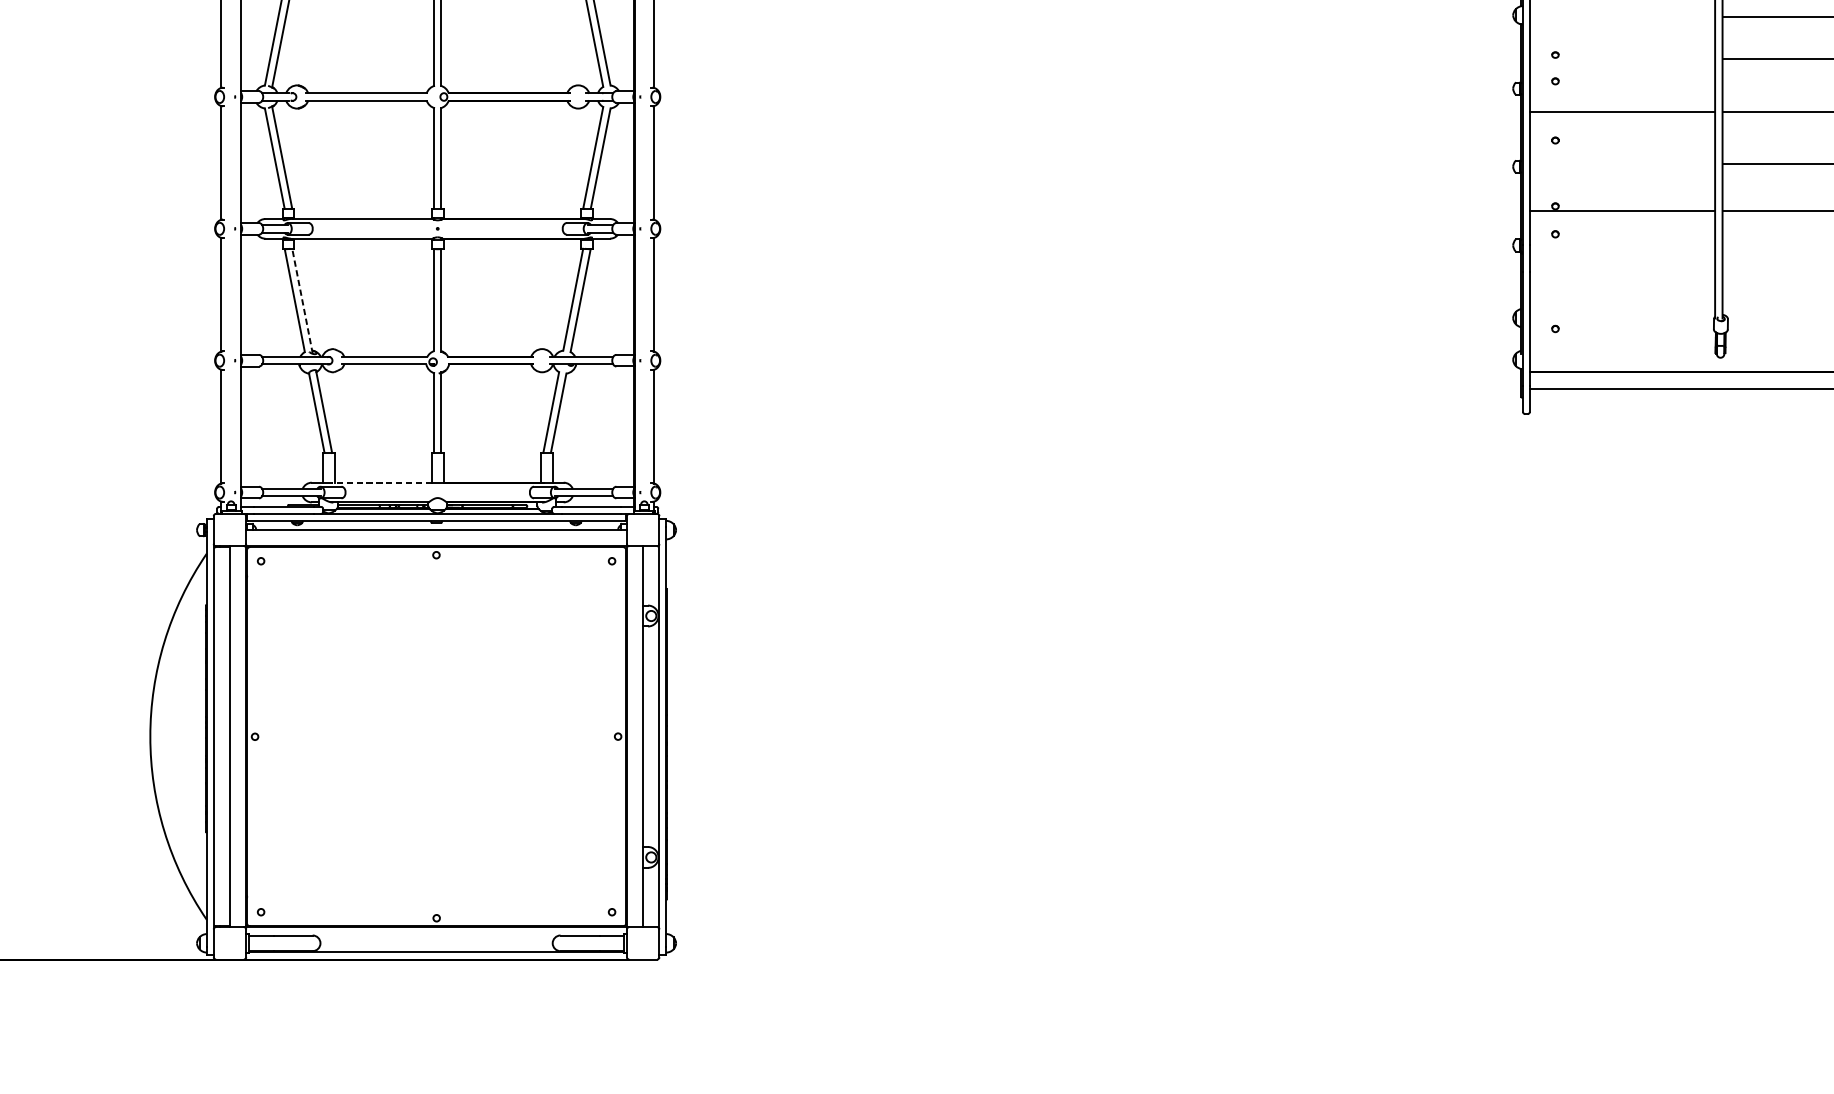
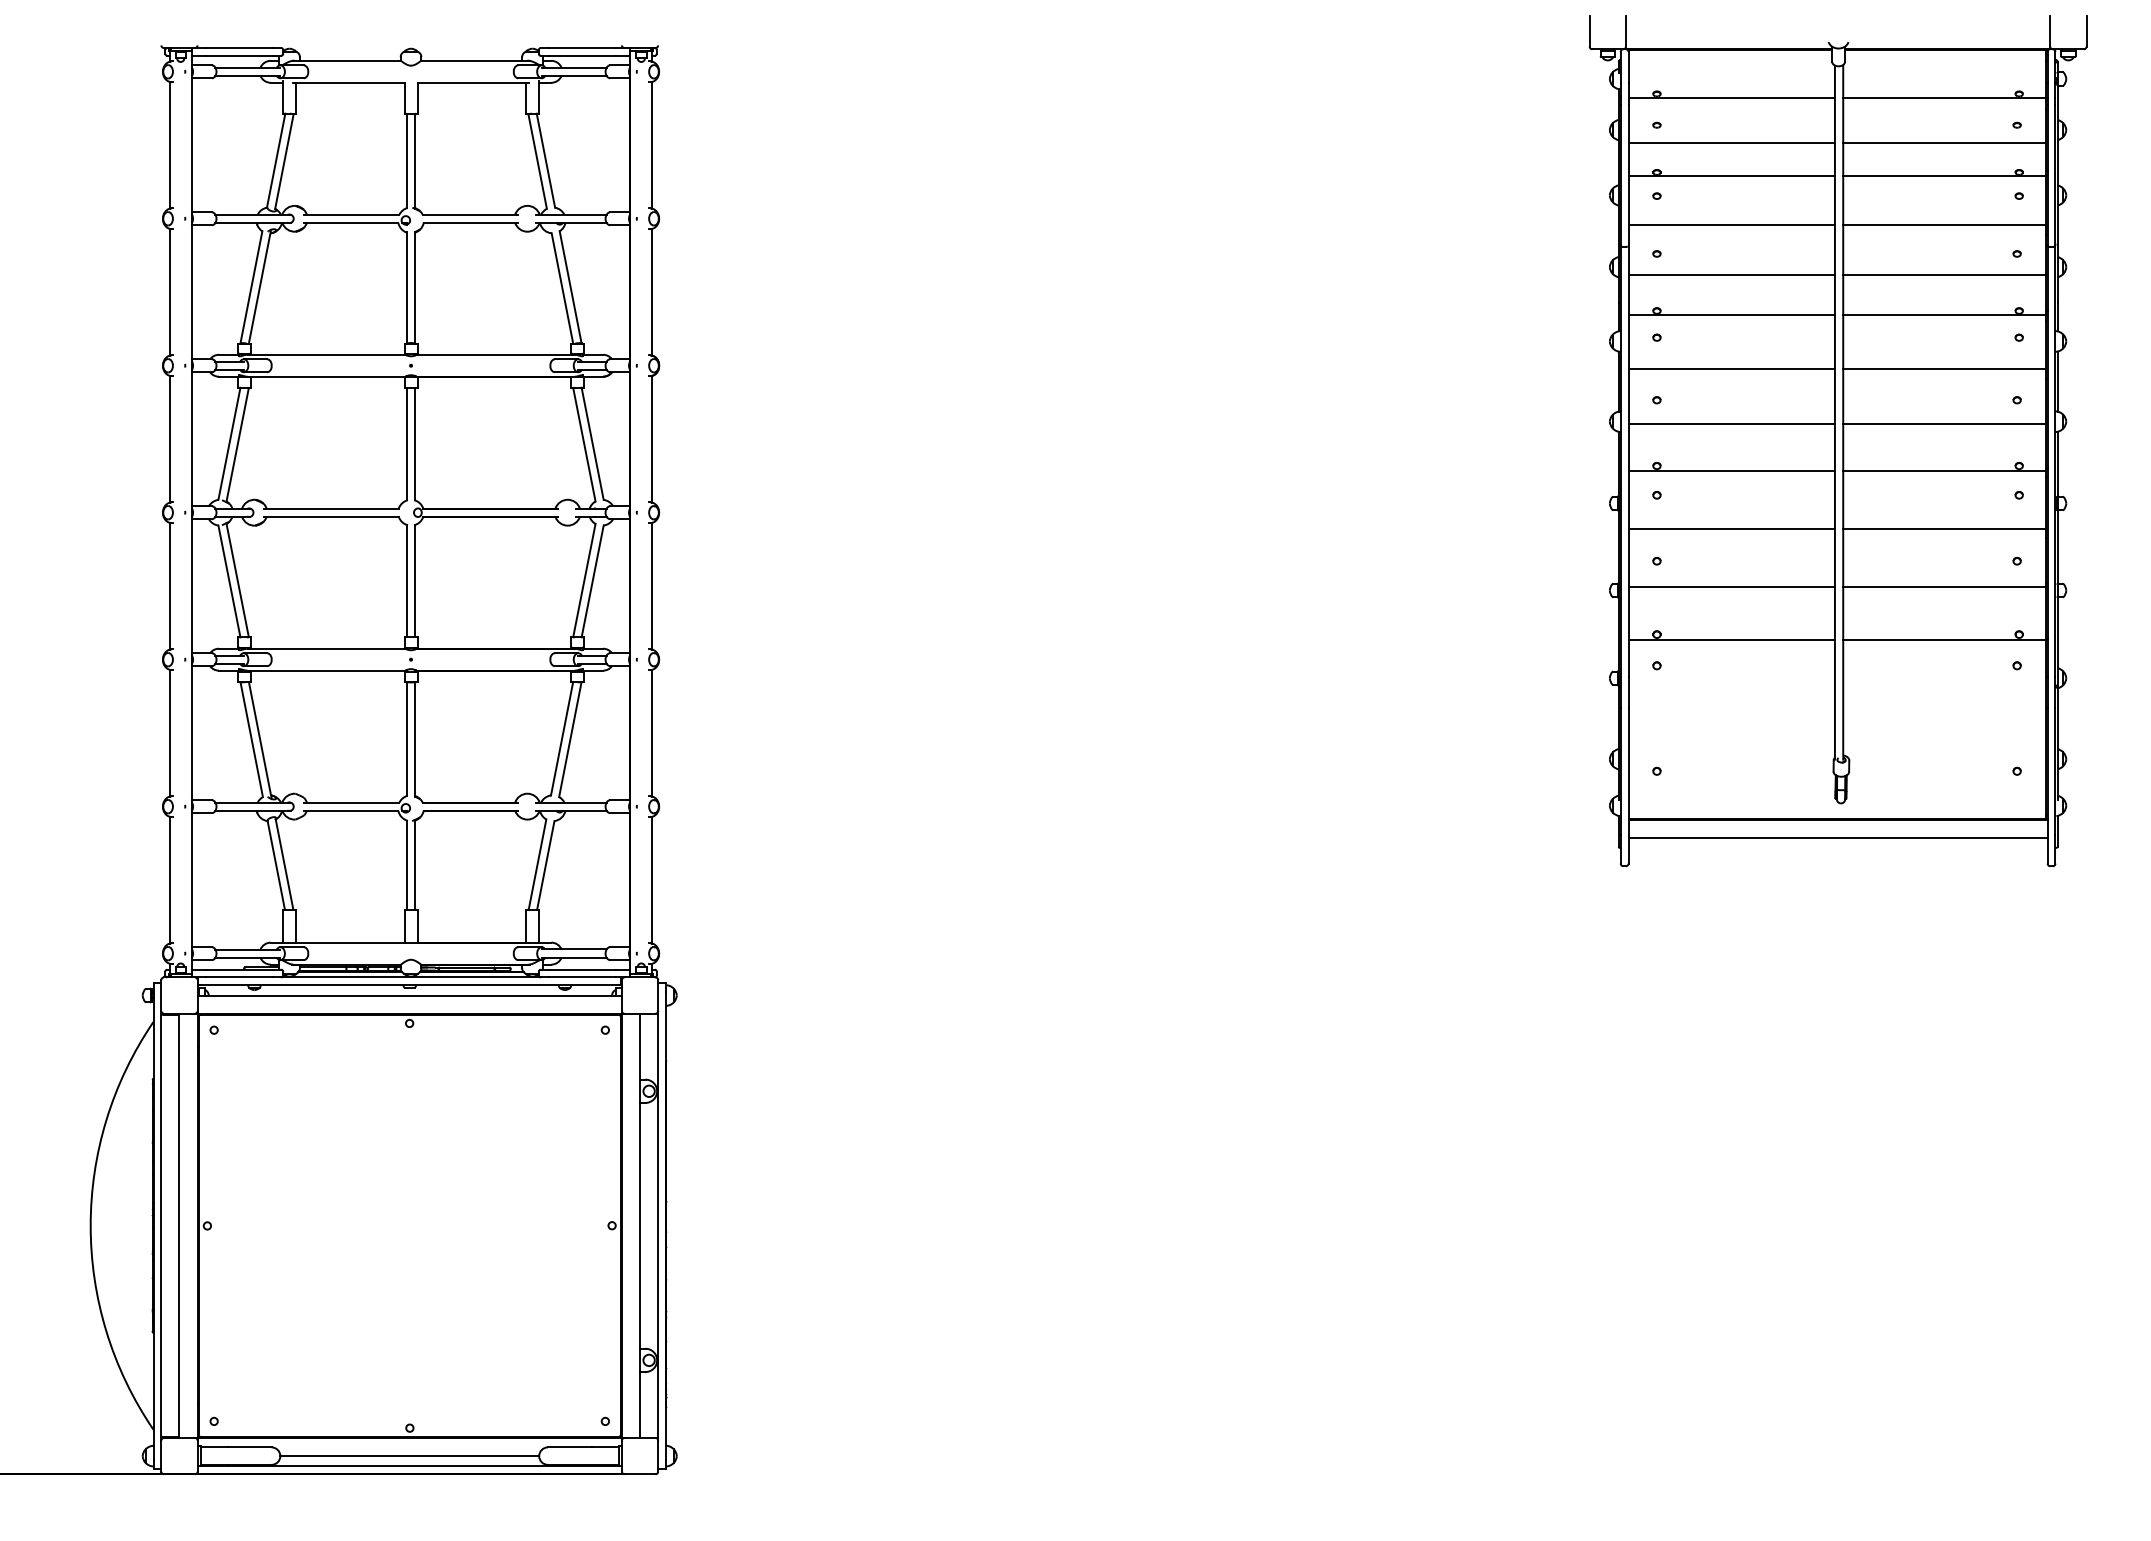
line: (1622, 16) -> (1731, 423), added
line: (1622, 59) -> (1731, 470), added
line: (1622, 164) -> (1731, 587), added
line: (302, 301) -> (260, 740), dashed -> solid
line: (381, 482) -> (348, 942), dashed -> solid
line: (436, 943) -> (409, 1456), added

